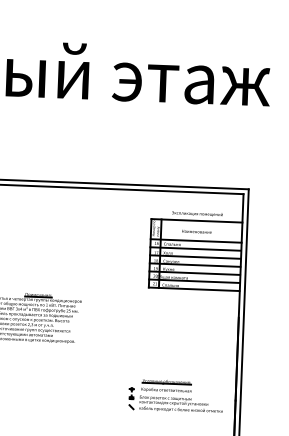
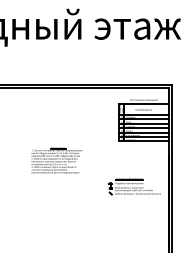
part: (175, 396) -> (134, 186), moved

